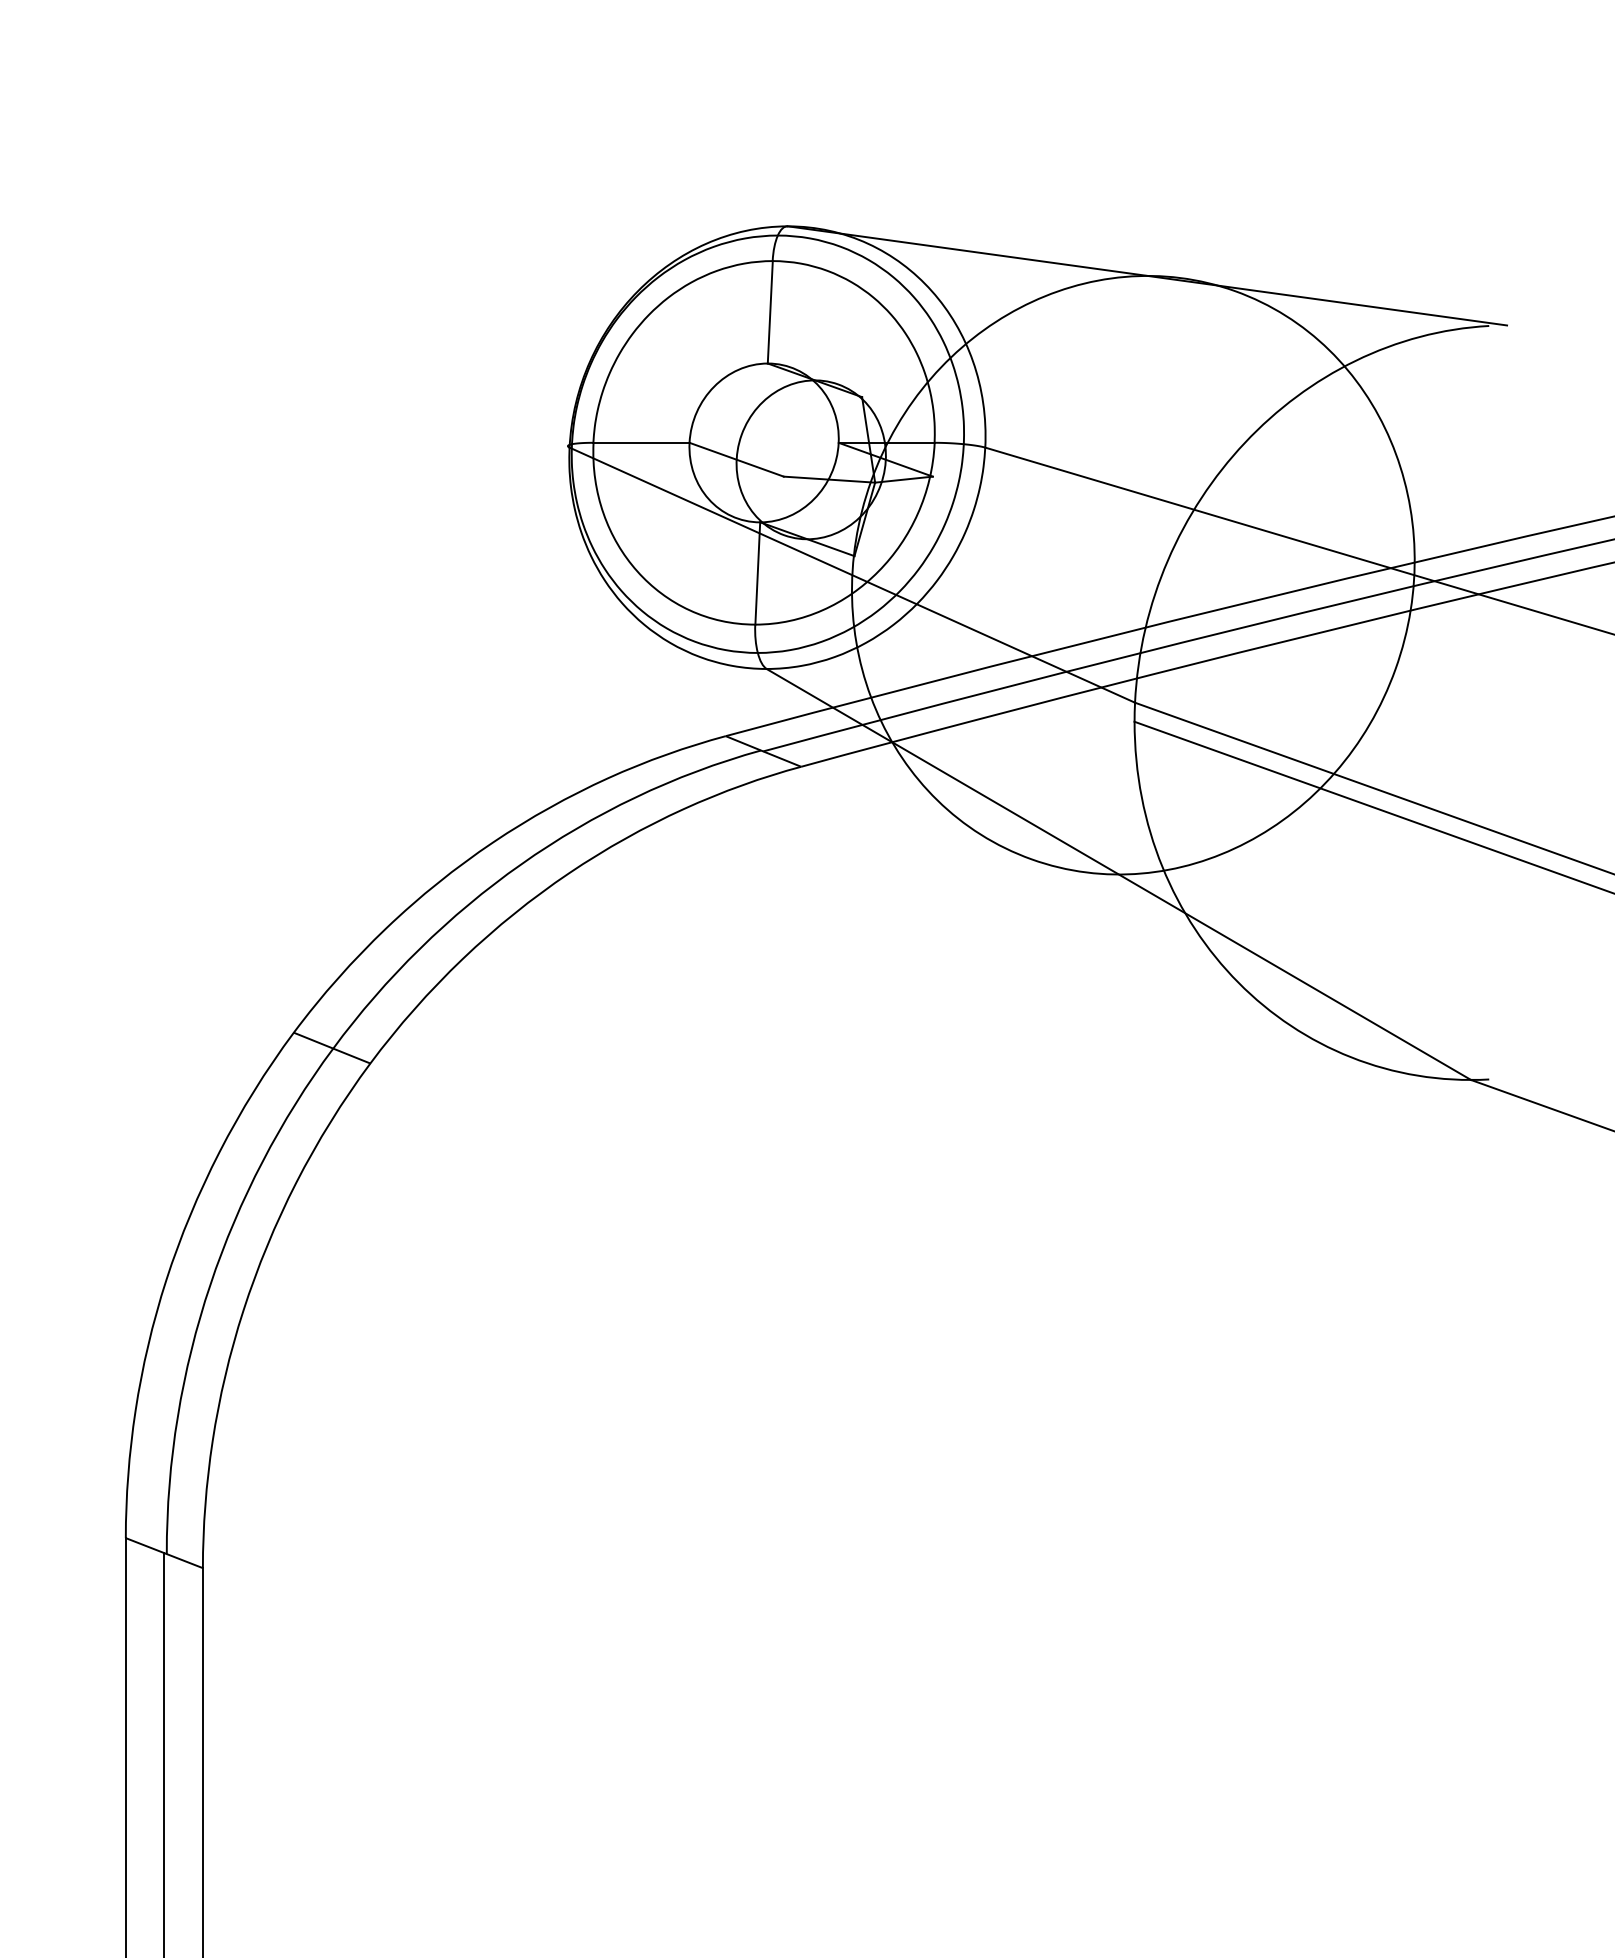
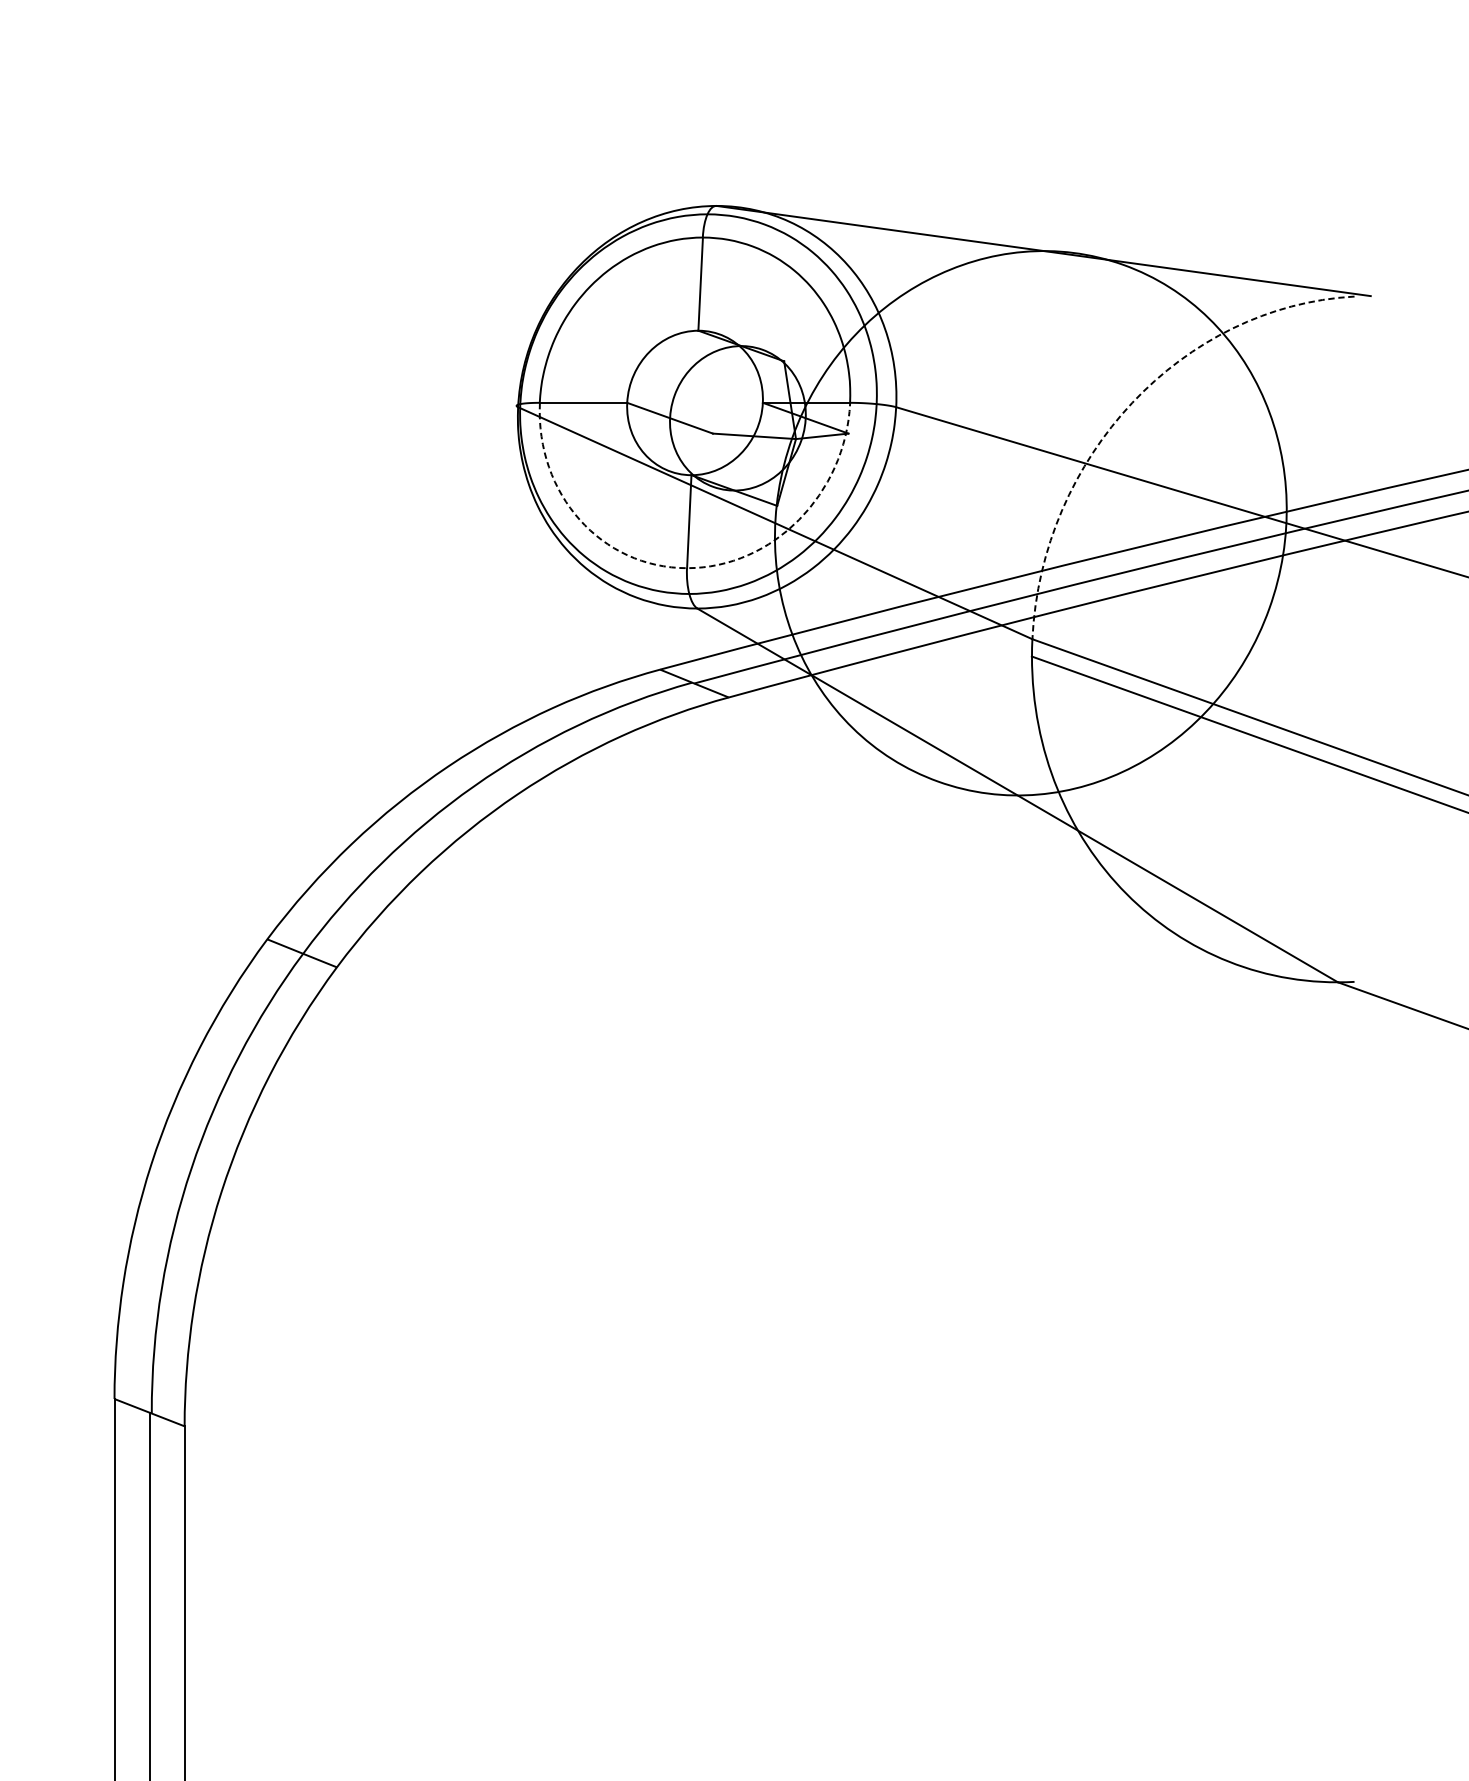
arc: (1242, 445) -> (1130, 405), solid -> dashed
arc: (760, 624) -> (691, 568), solid -> dashed

